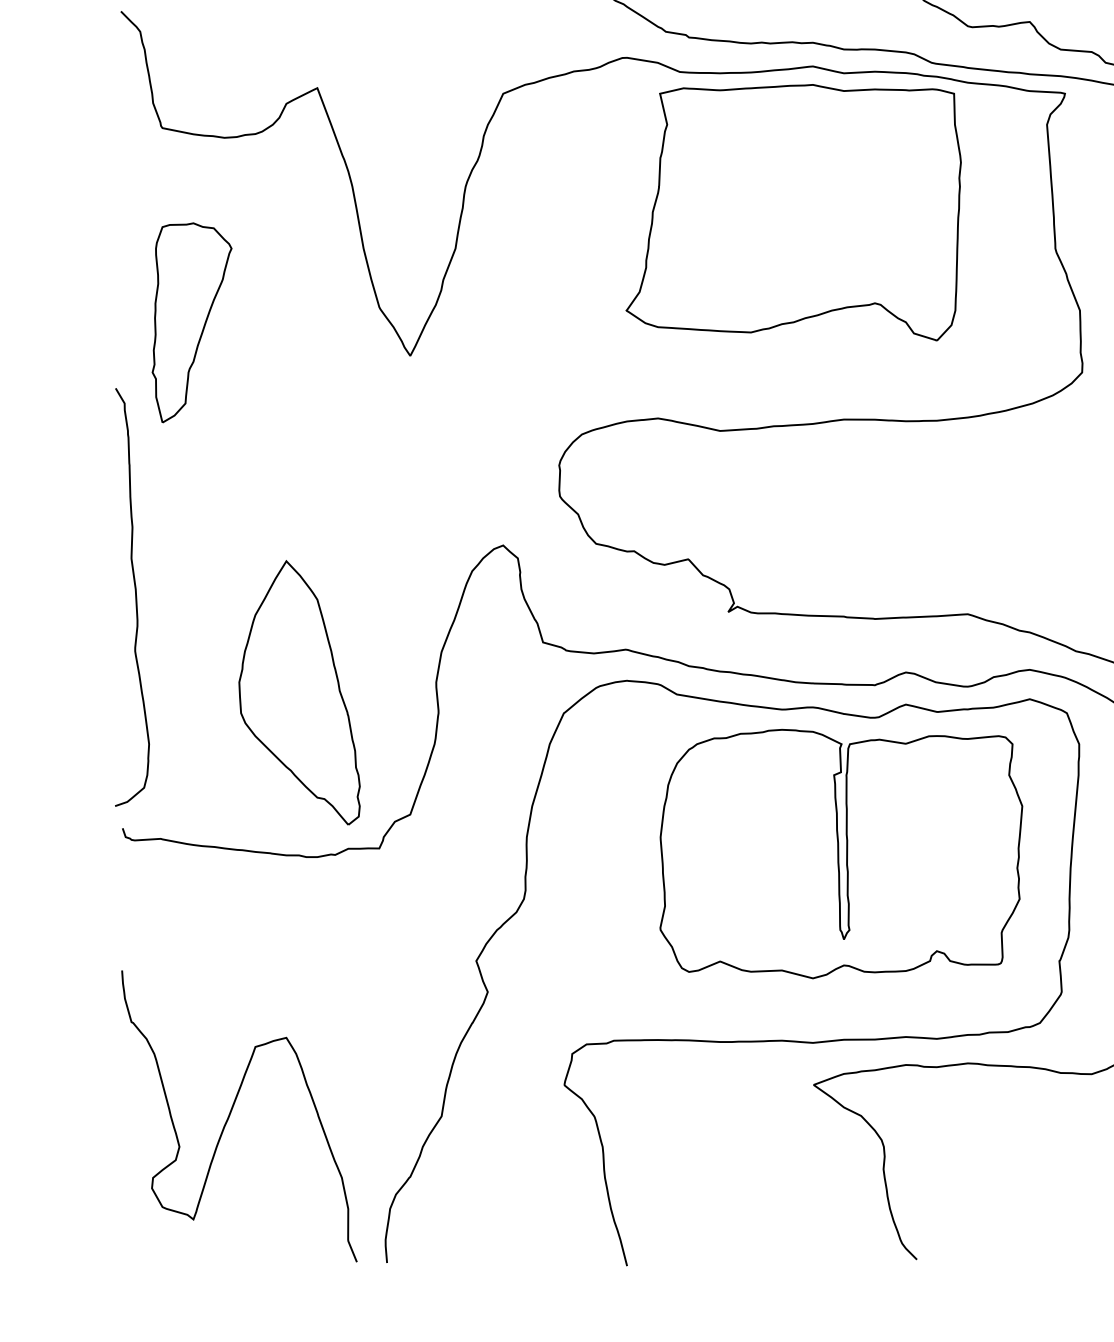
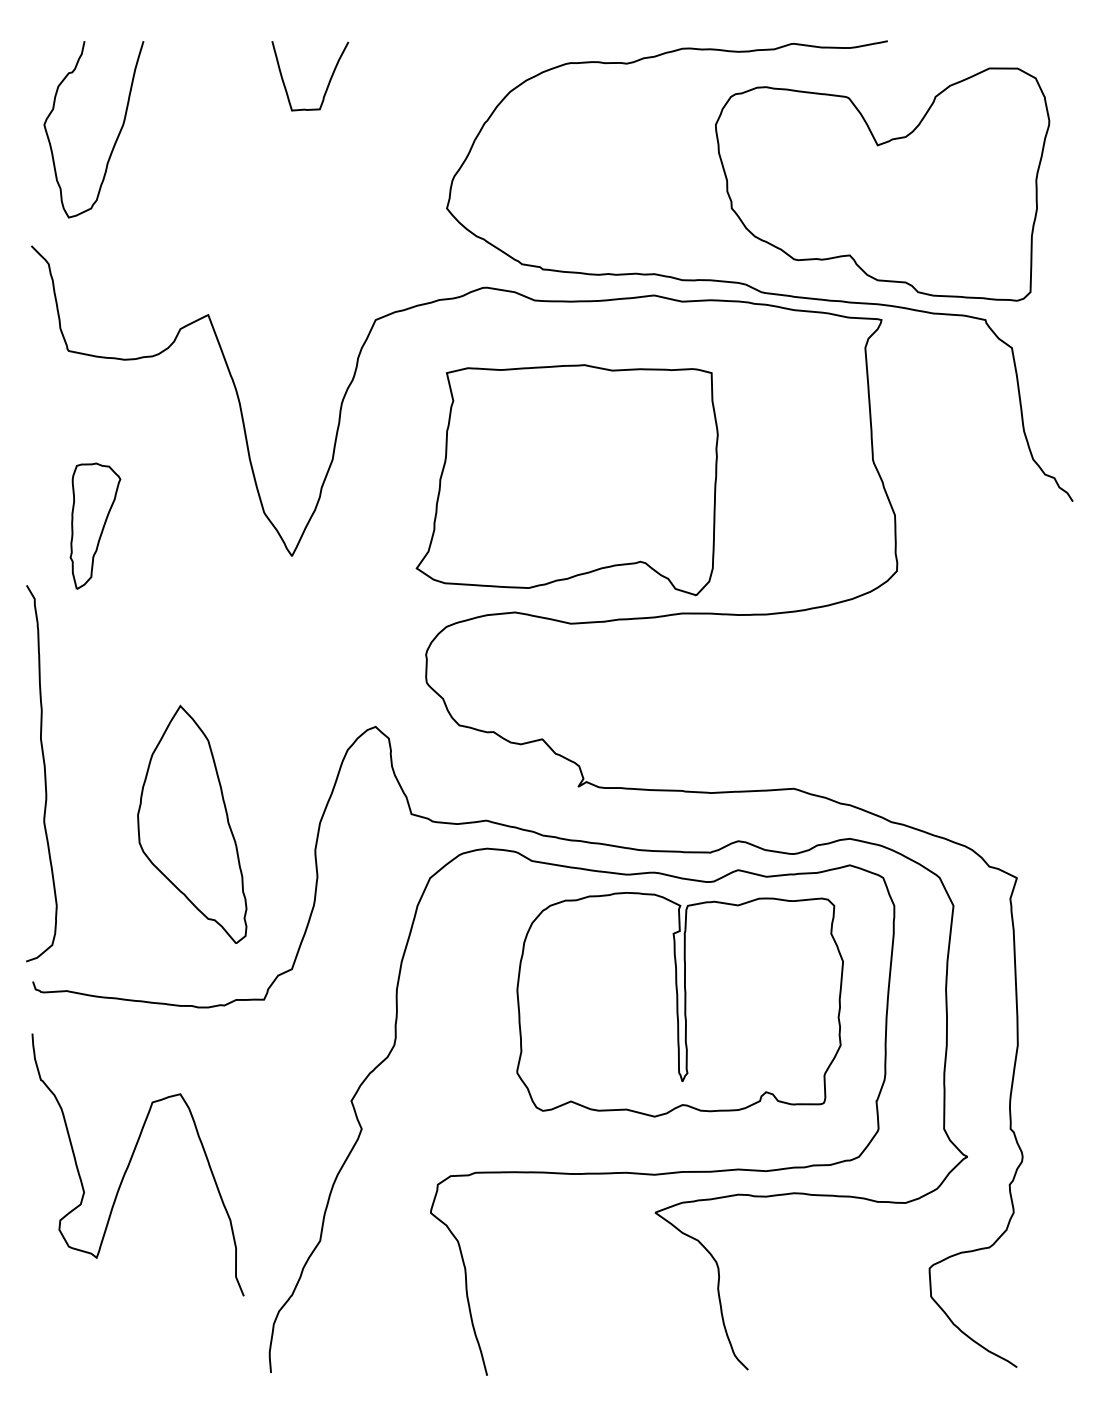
part: (792, 213) -> (566, 480), moved
part: (192, 321) -> (95, 525), size x0.7
part: (299, 691) -> (192, 823), moved
curve: (230, 1114) -> (130, 1163), moved

